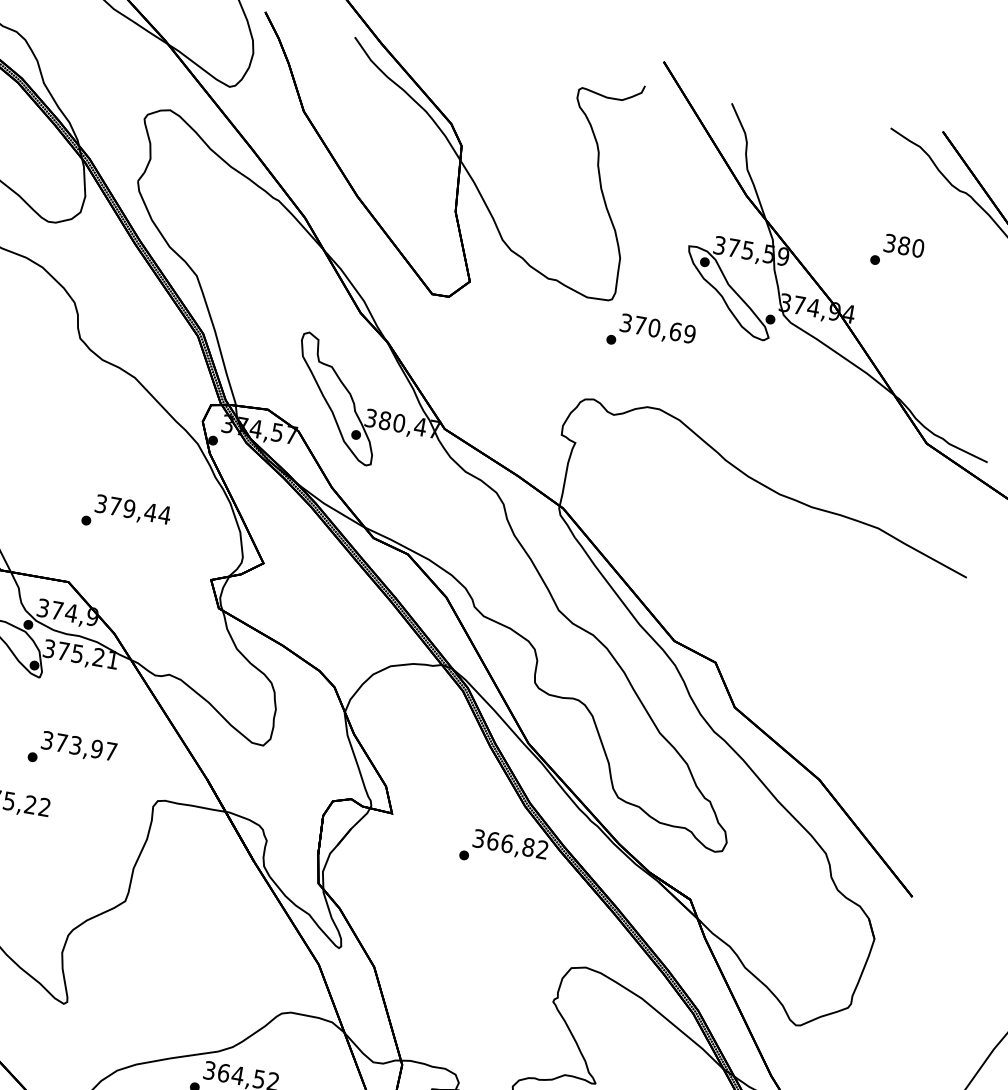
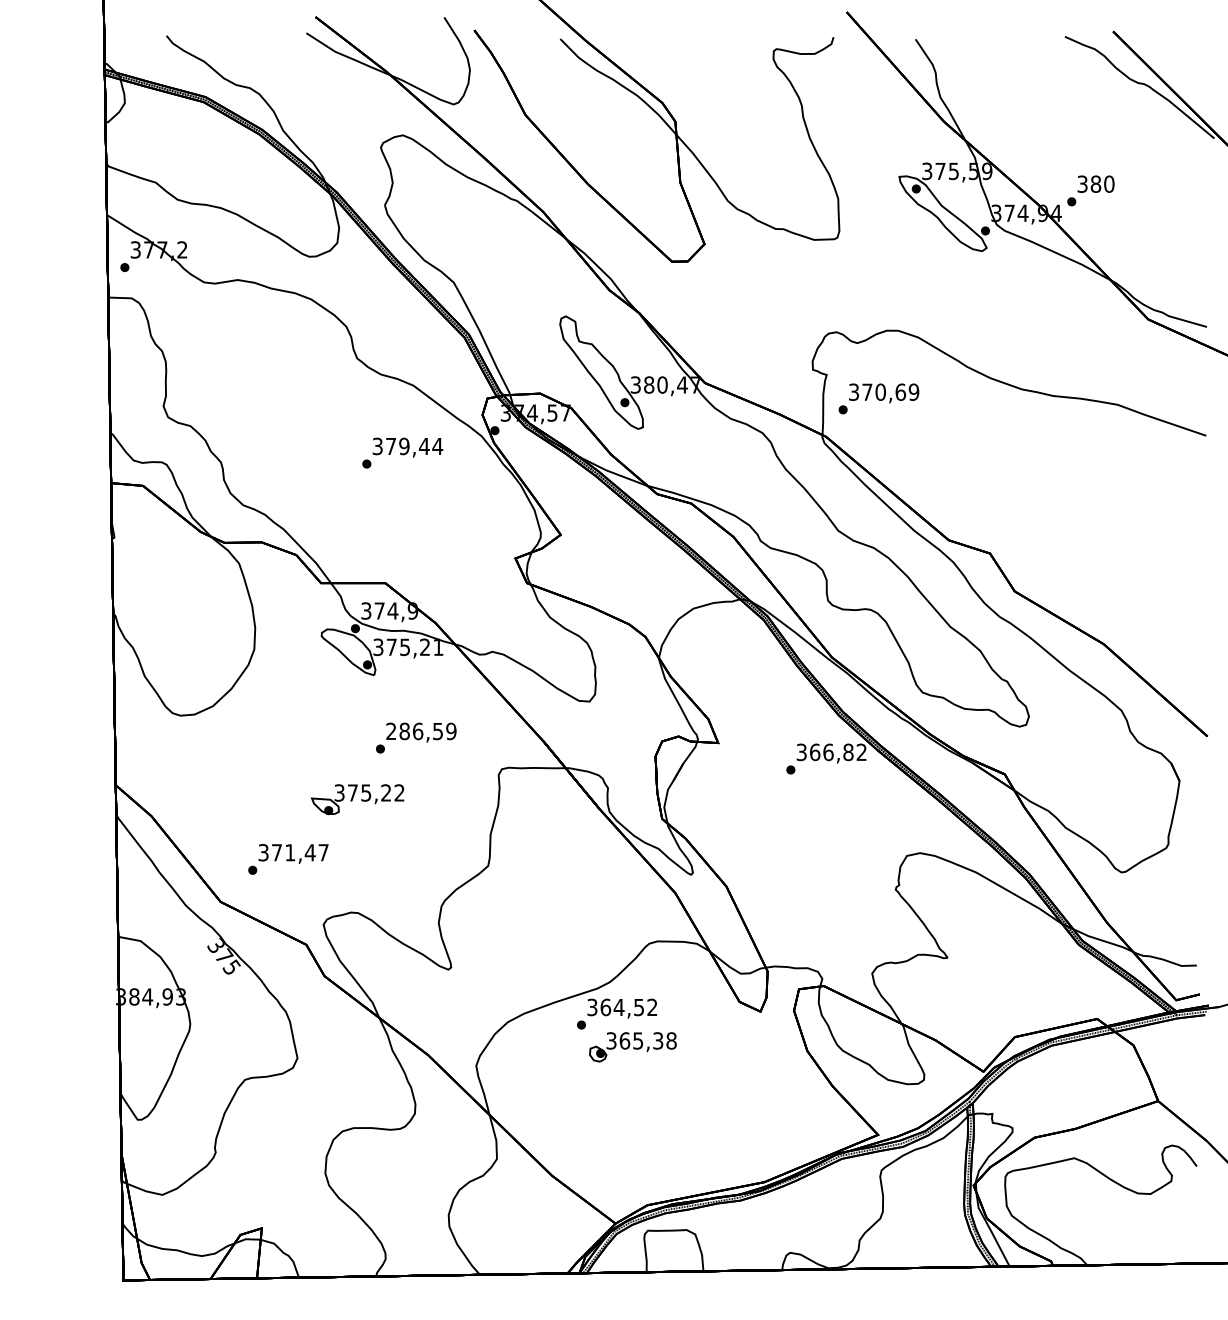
text: (897, 251) -> (1090, 190), moved
text: (650, 334) -> (878, 398), moved
text: (126, 514) -> (402, 452), moved
text: (79, 746) -> (421, 731), 373,97 -> 286,59

